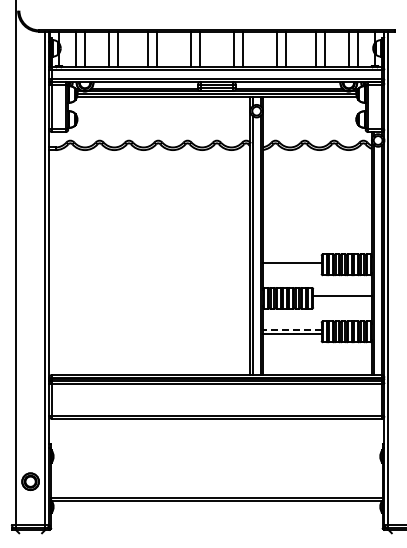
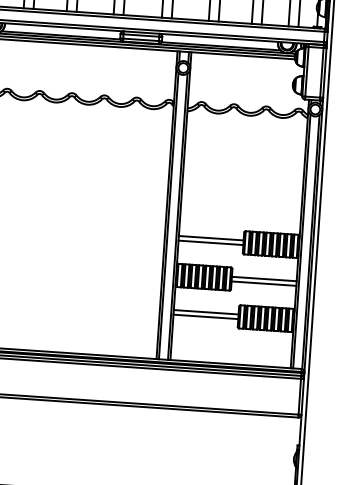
line: (292, 266) -> (211, 242), added
line: (342, 300) -> (263, 283), added
line: (291, 329) -> (205, 311), dashed -> solid

